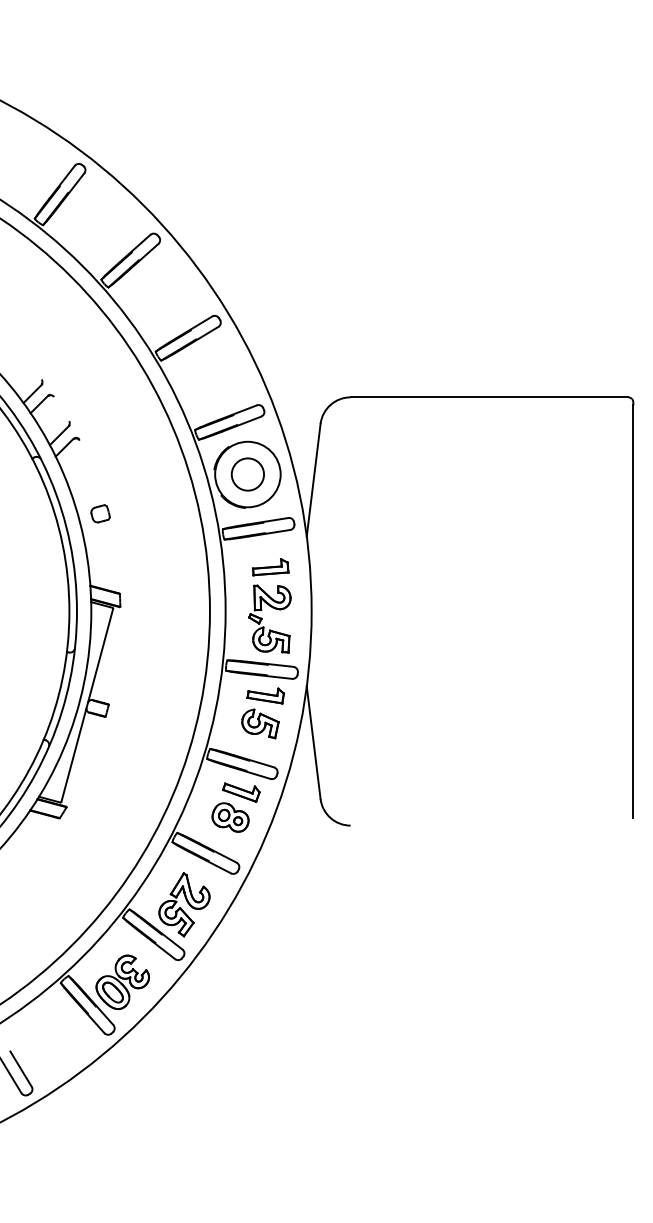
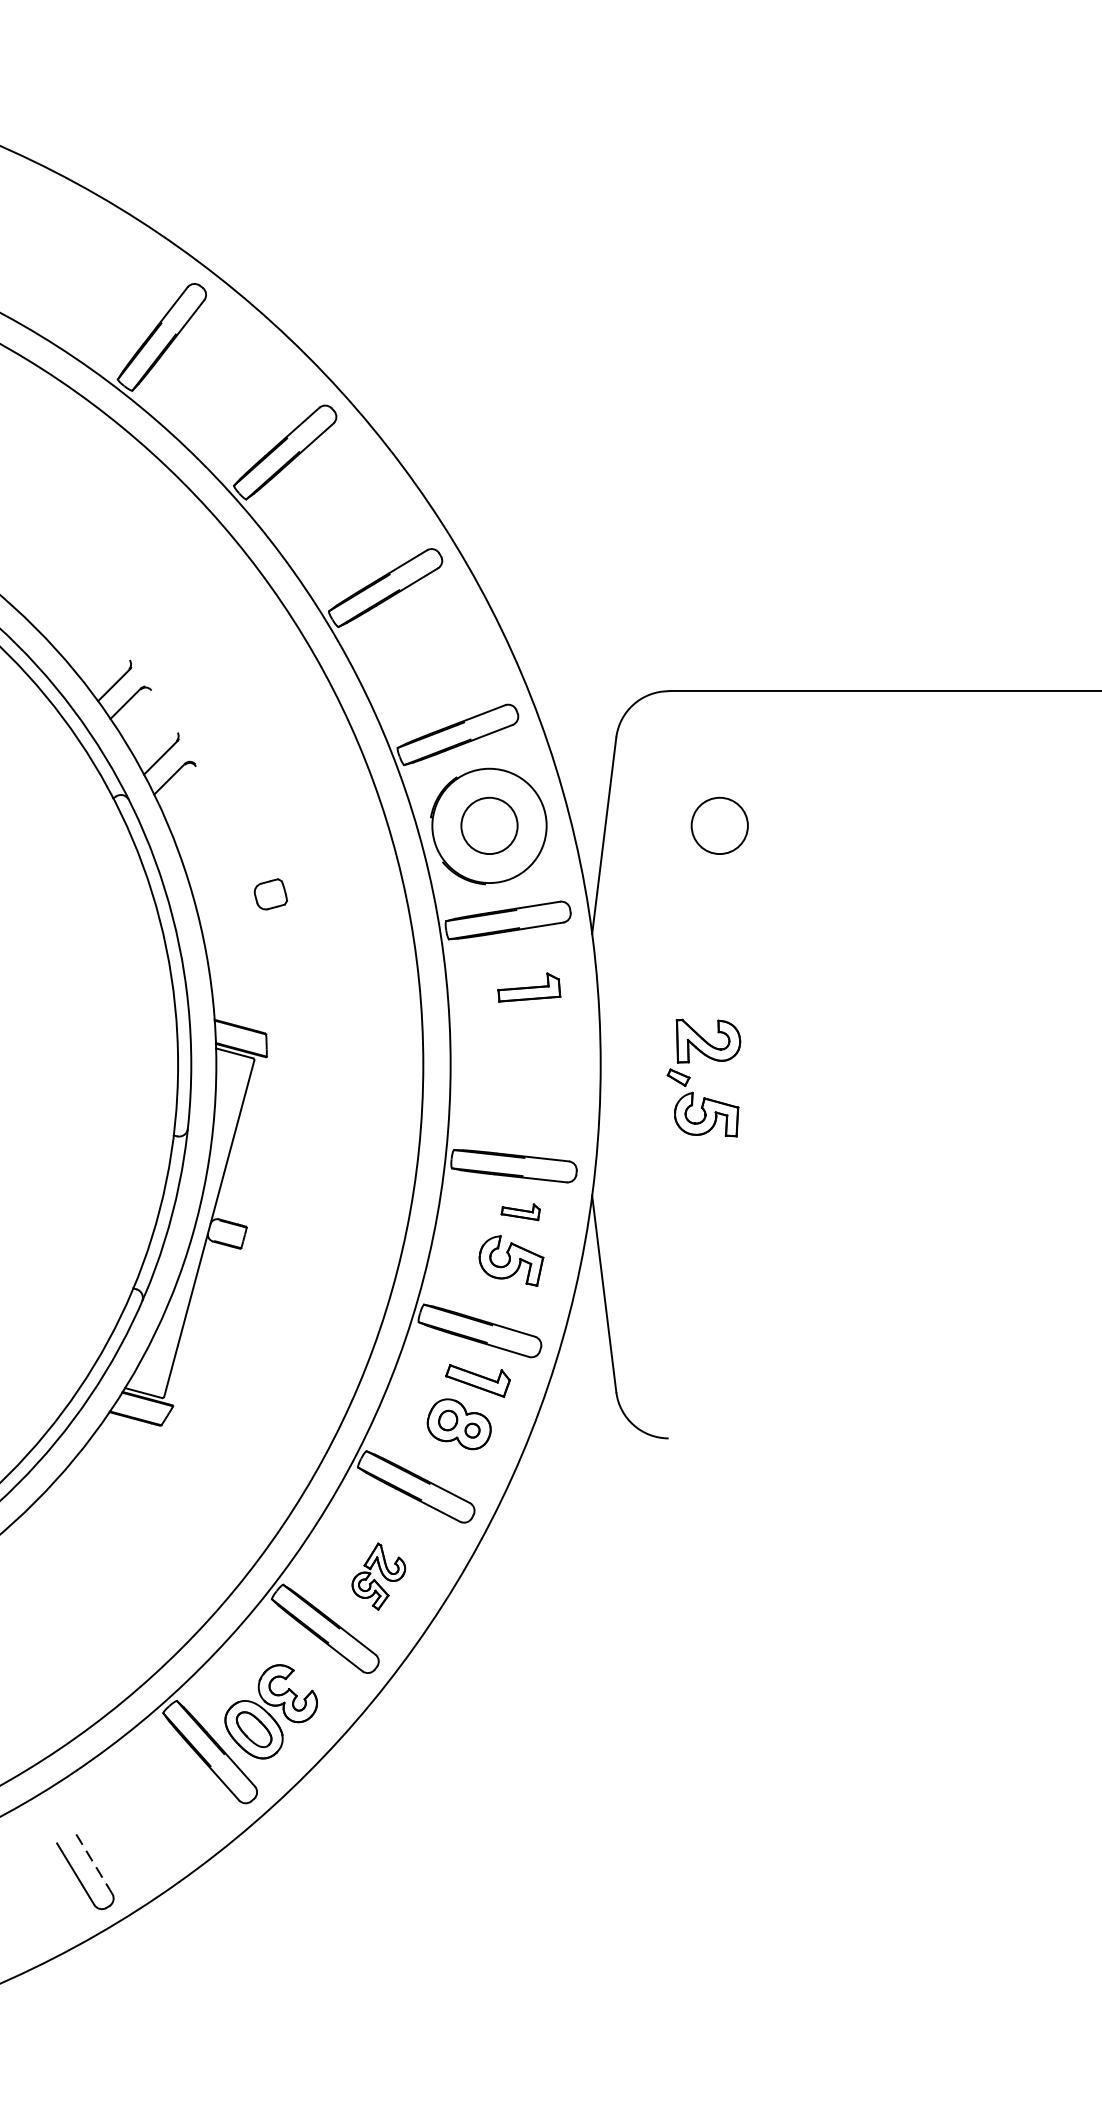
circle: (379, 474) -> (719, 825), added
part: (100, 513) -> (270, 893), moved
part: (262, 618) -> (691, 1077), moved
part: (265, 695) -> (520, 1211), size x0.6
part: (184, 904) -> (378, 1575), size x0.6
line: (21, 1069) -> (94, 1863), solid -> dashed

